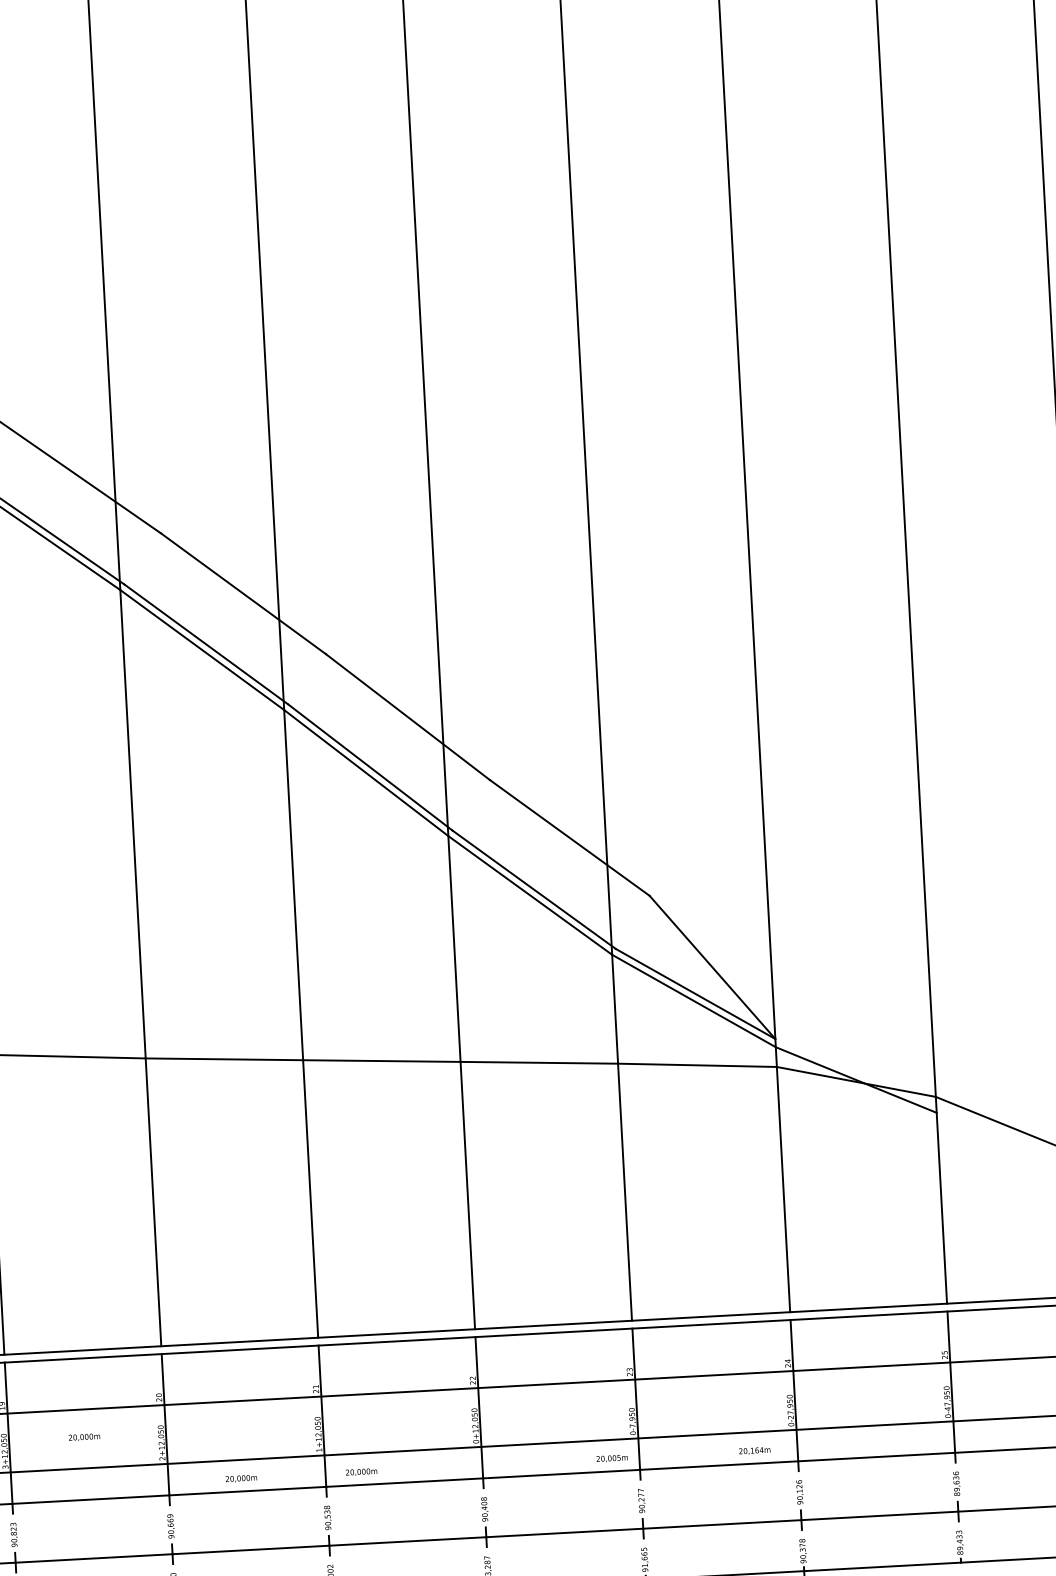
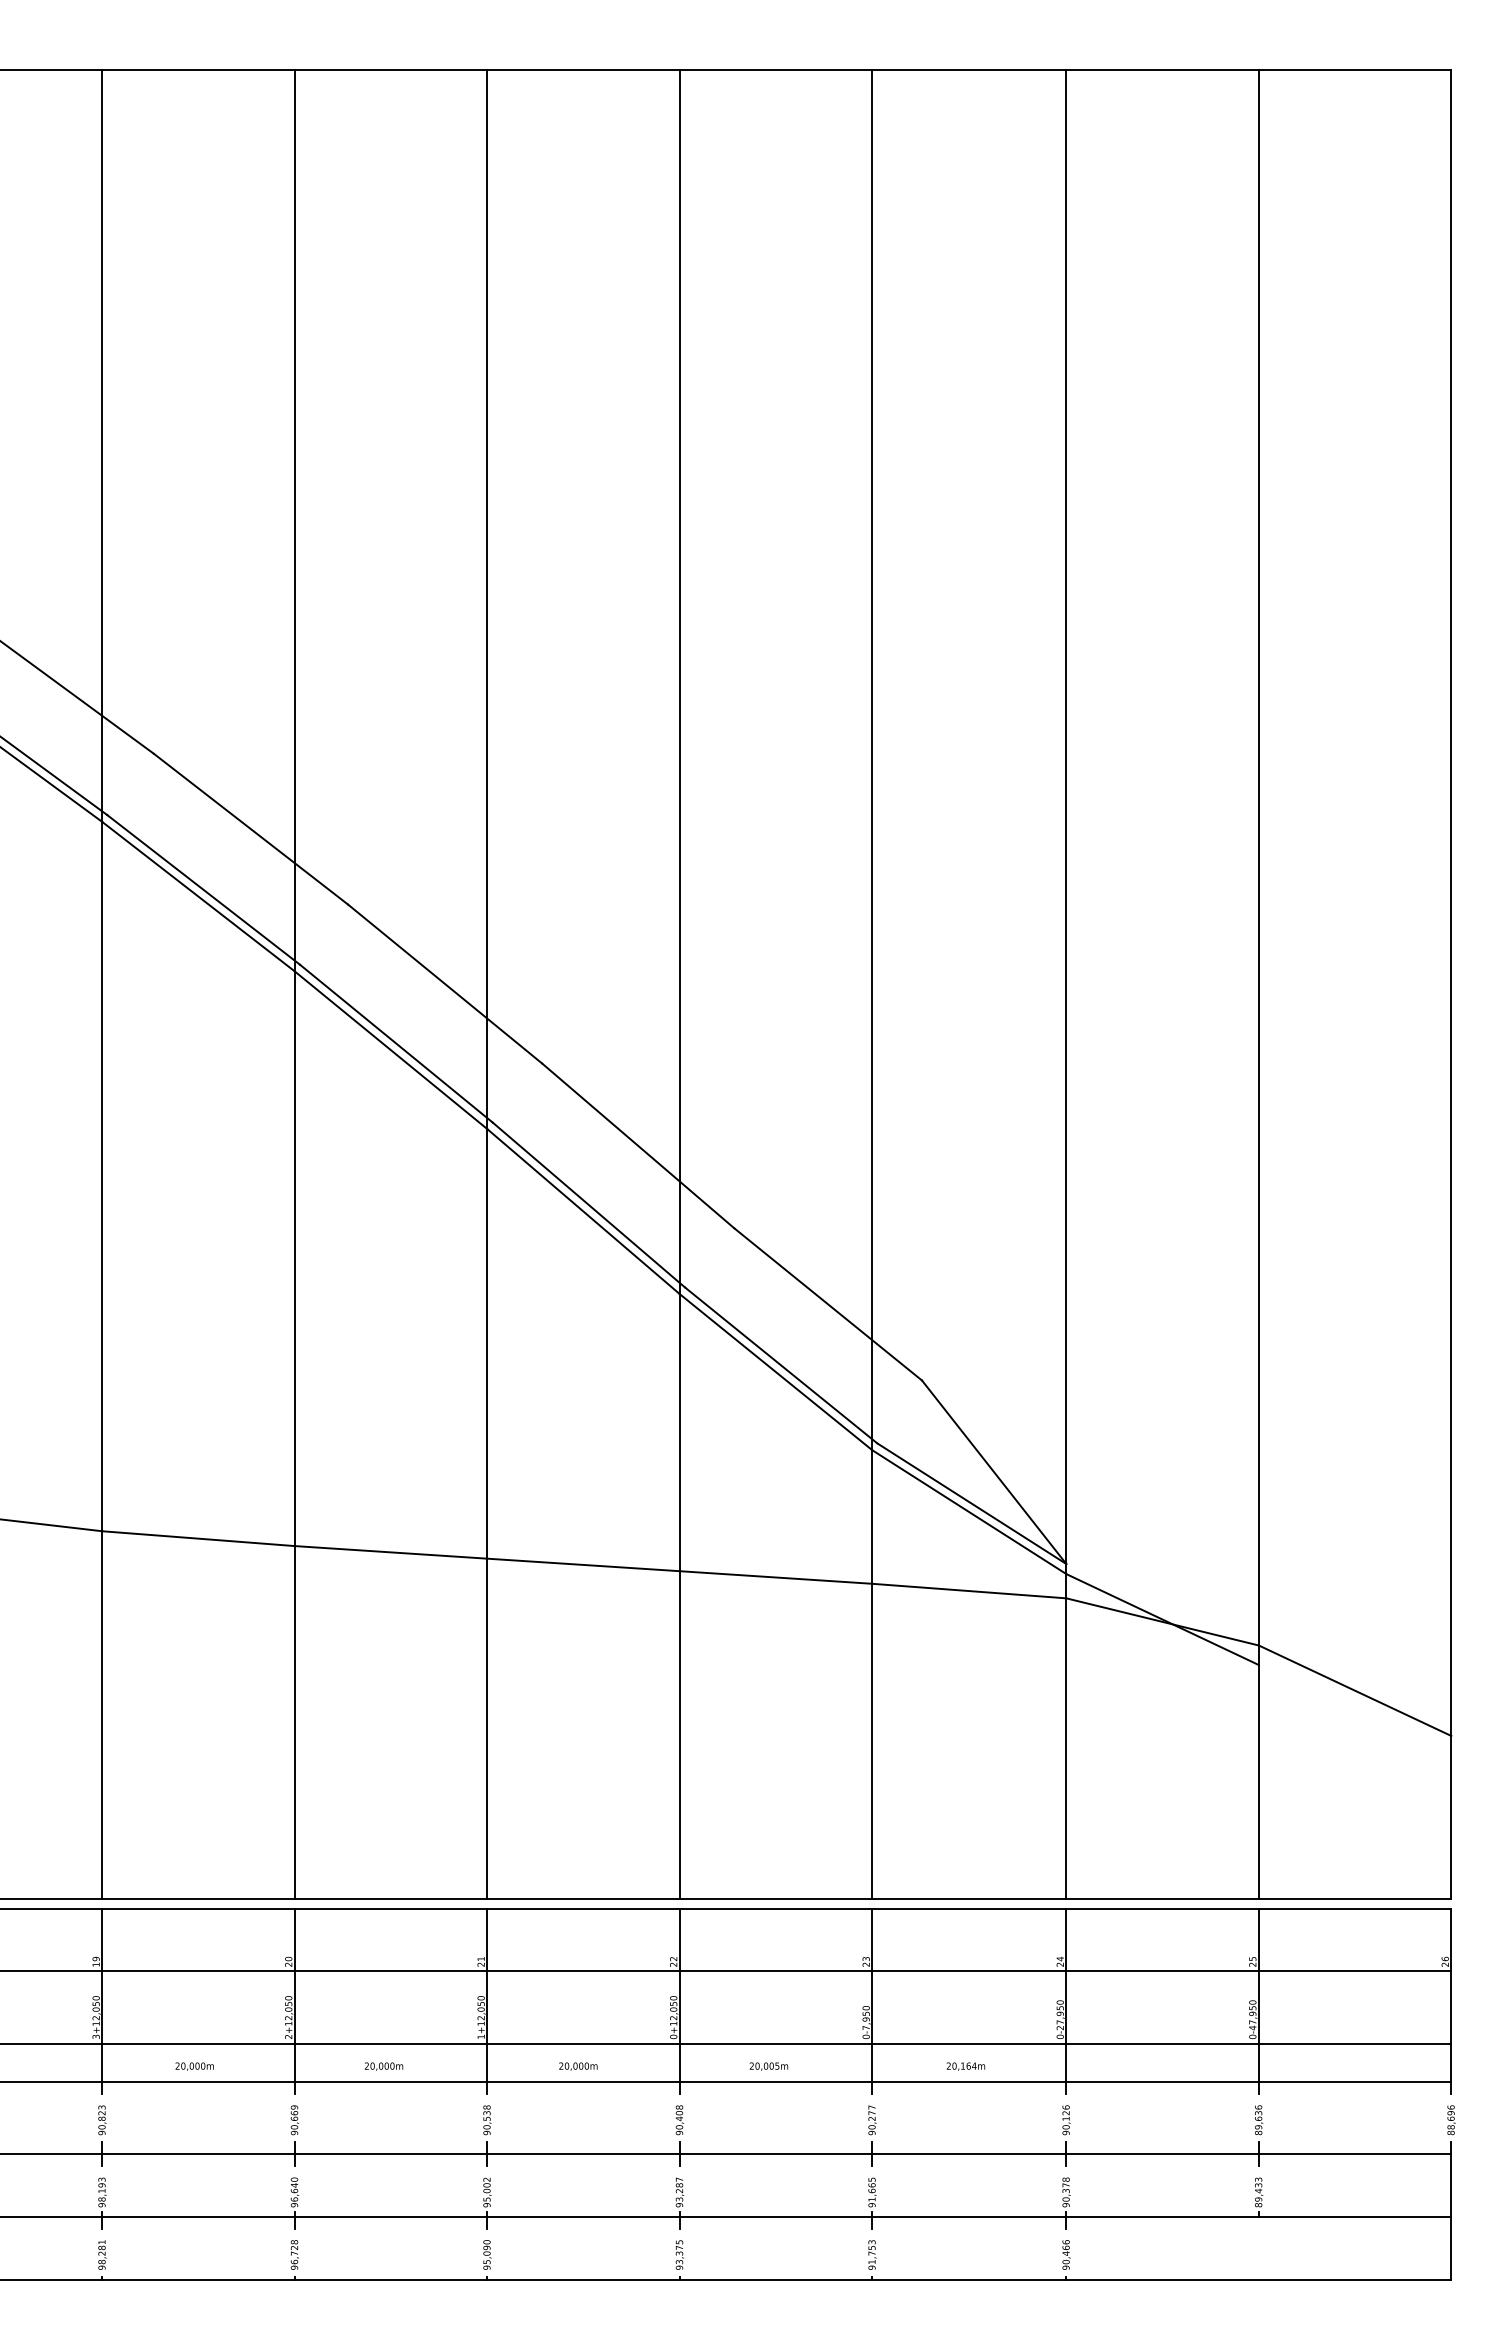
text: (84, 1437) -> (194, 2066), moved
text: (754, 1450) -> (965, 2066), moved
text: (611, 1458) -> (768, 2066), moved
text: (361, 1472) -> (578, 2066), moved

